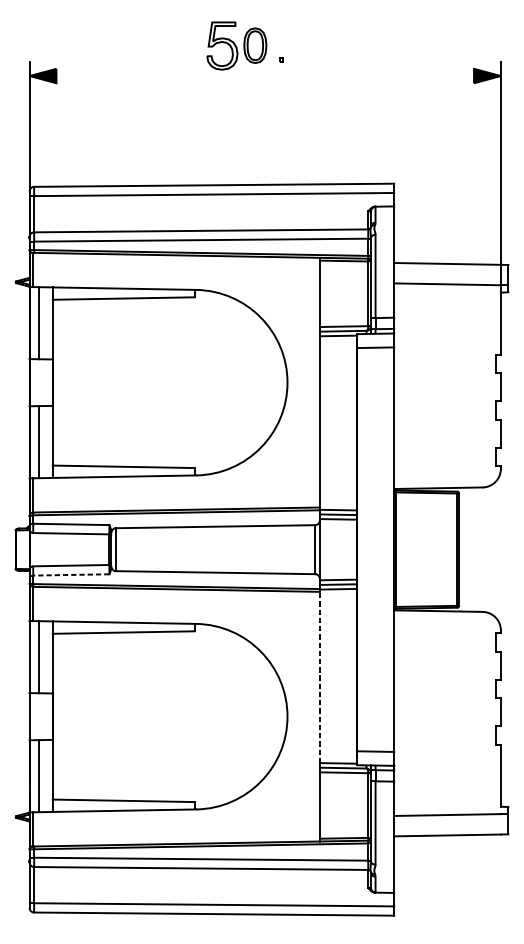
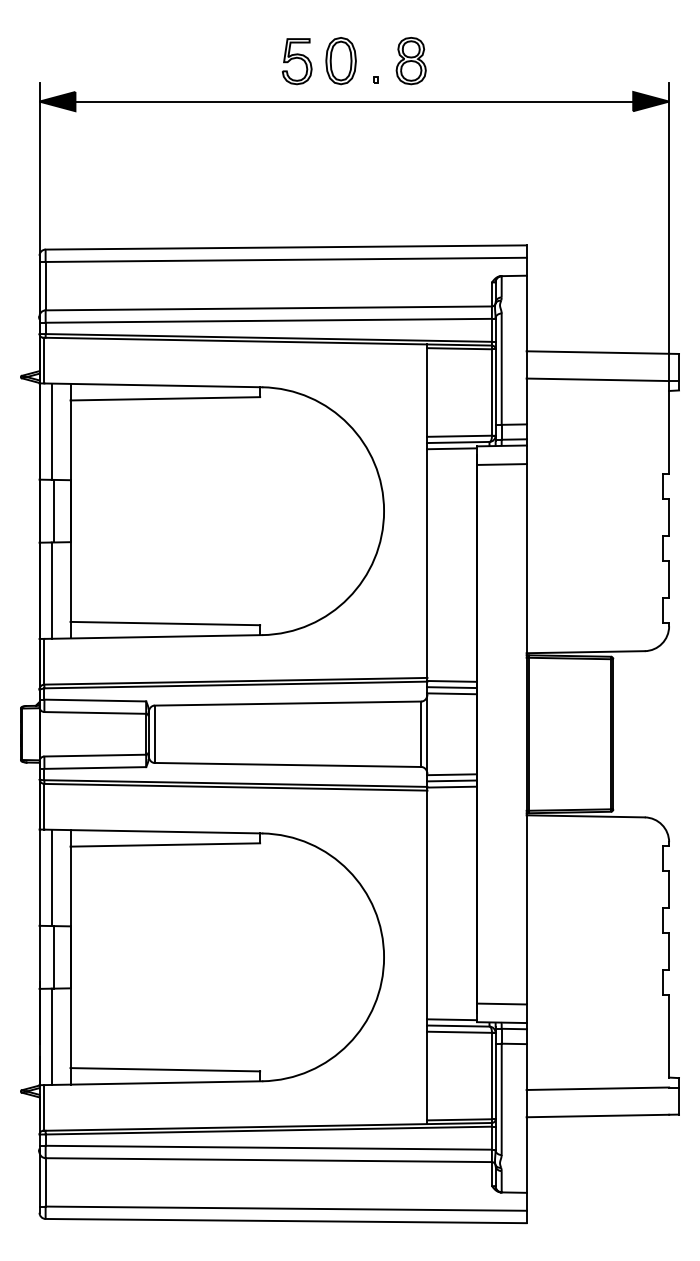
part: (222, 46) -> (297, 61), size x0.71
part: (307, 46) -> (410, 61), added
line: (265, 75) -> (354, 101), added
line: (40, 382) -> (54, 510), added
line: (71, 575) -> (95, 768), dashed -> solid
line: (320, 676) -> (427, 903), dashed -> solid
line: (40, 716) -> (54, 957), added

